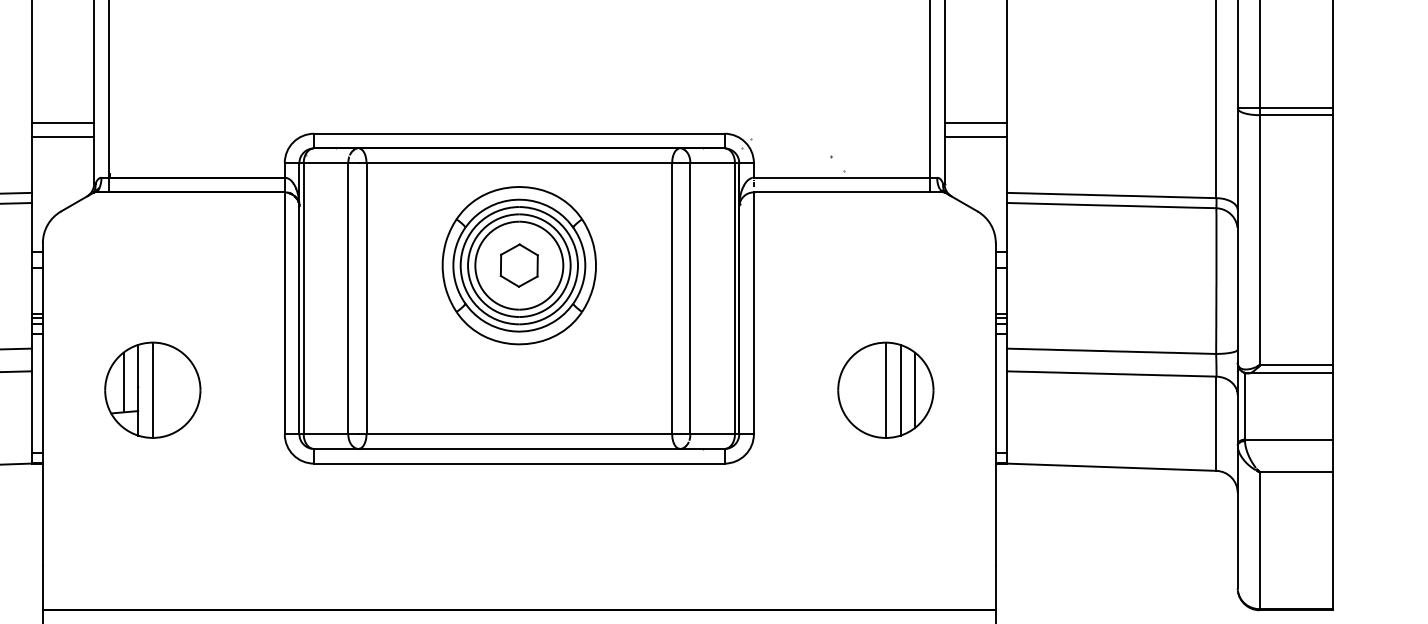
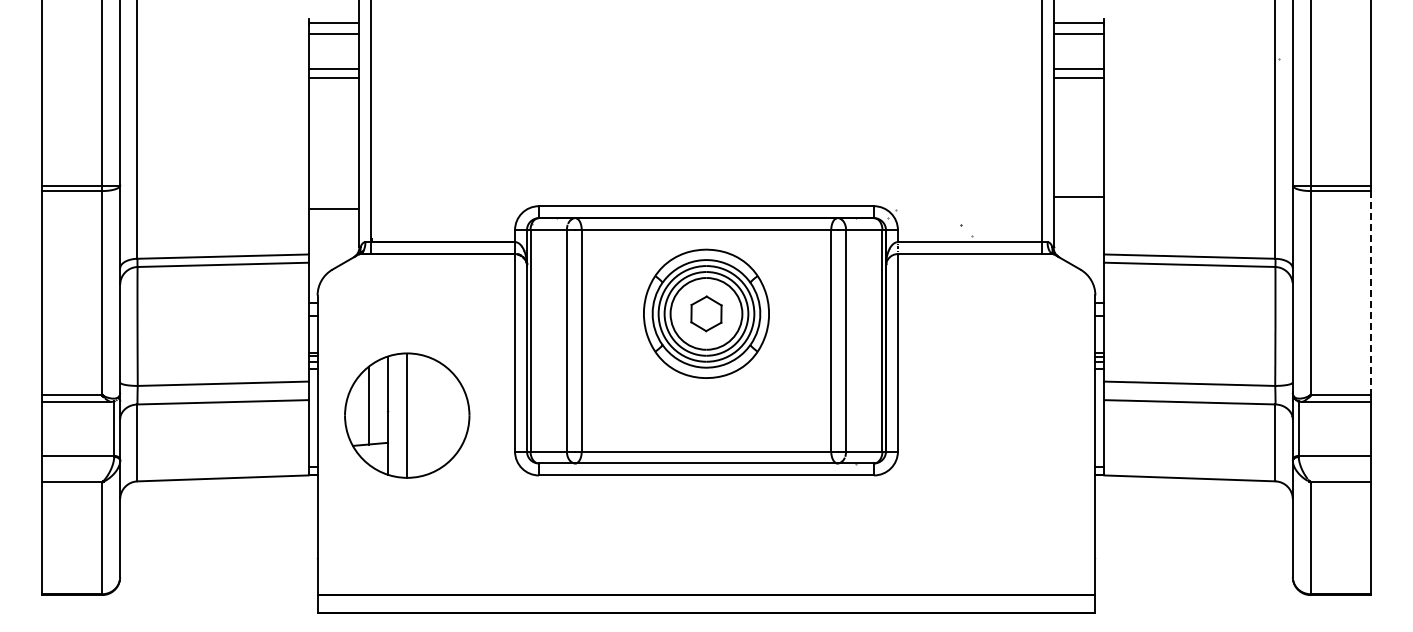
line: (62, 123) -> (333, 197), removed
line: (975, 136) -> (1078, 208), removed
line: (1332, 240) -> (1370, 293), solid -> dashed
part: (153, 390) -> (407, 415), size x1.6
part: (885, 390) -> (1005, 415), removed

